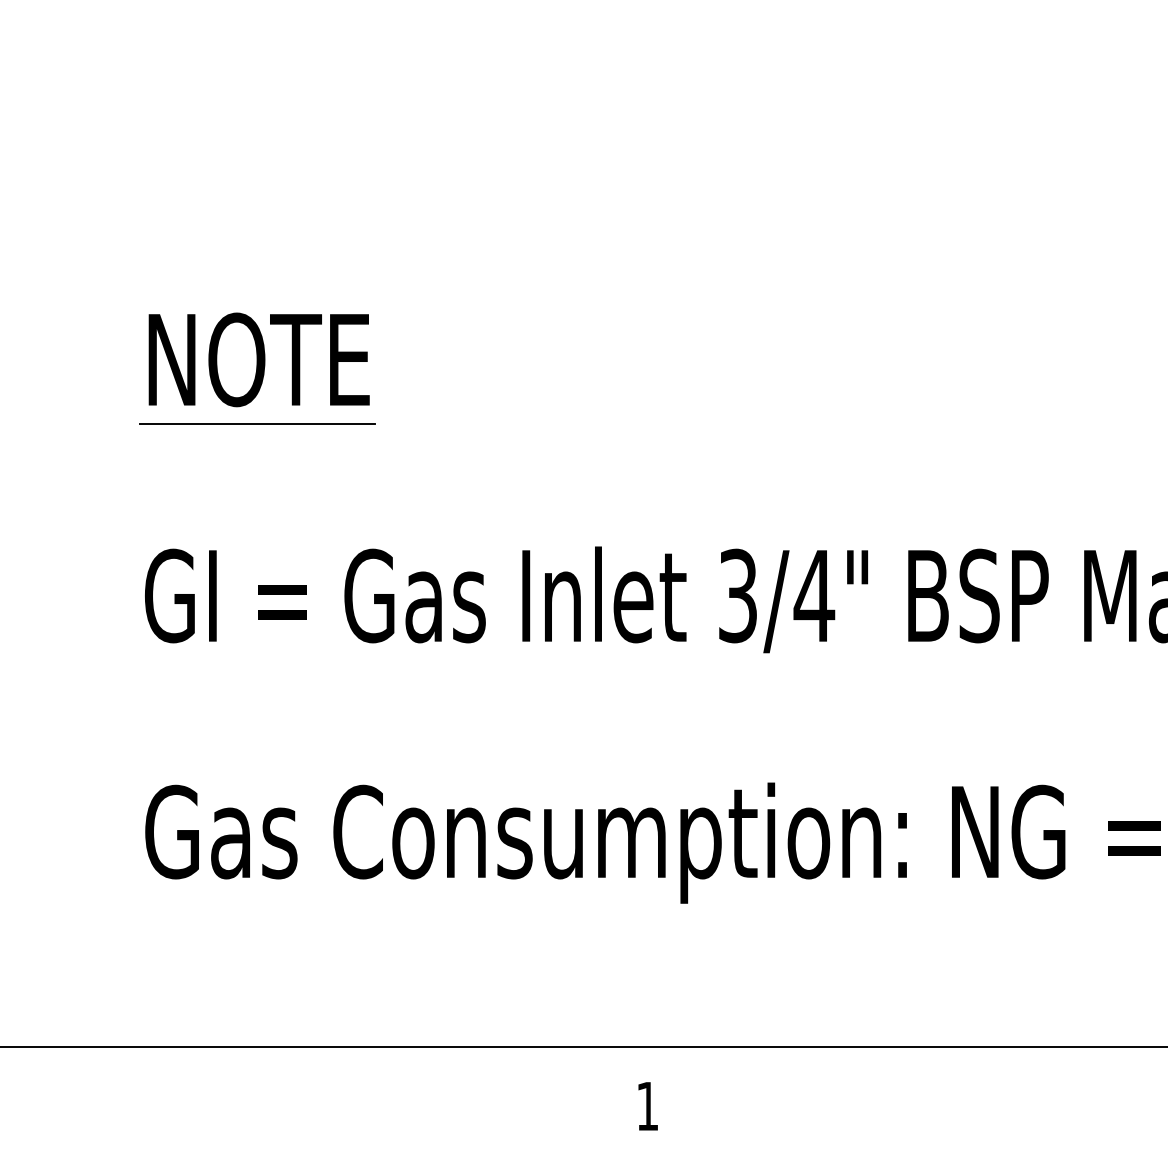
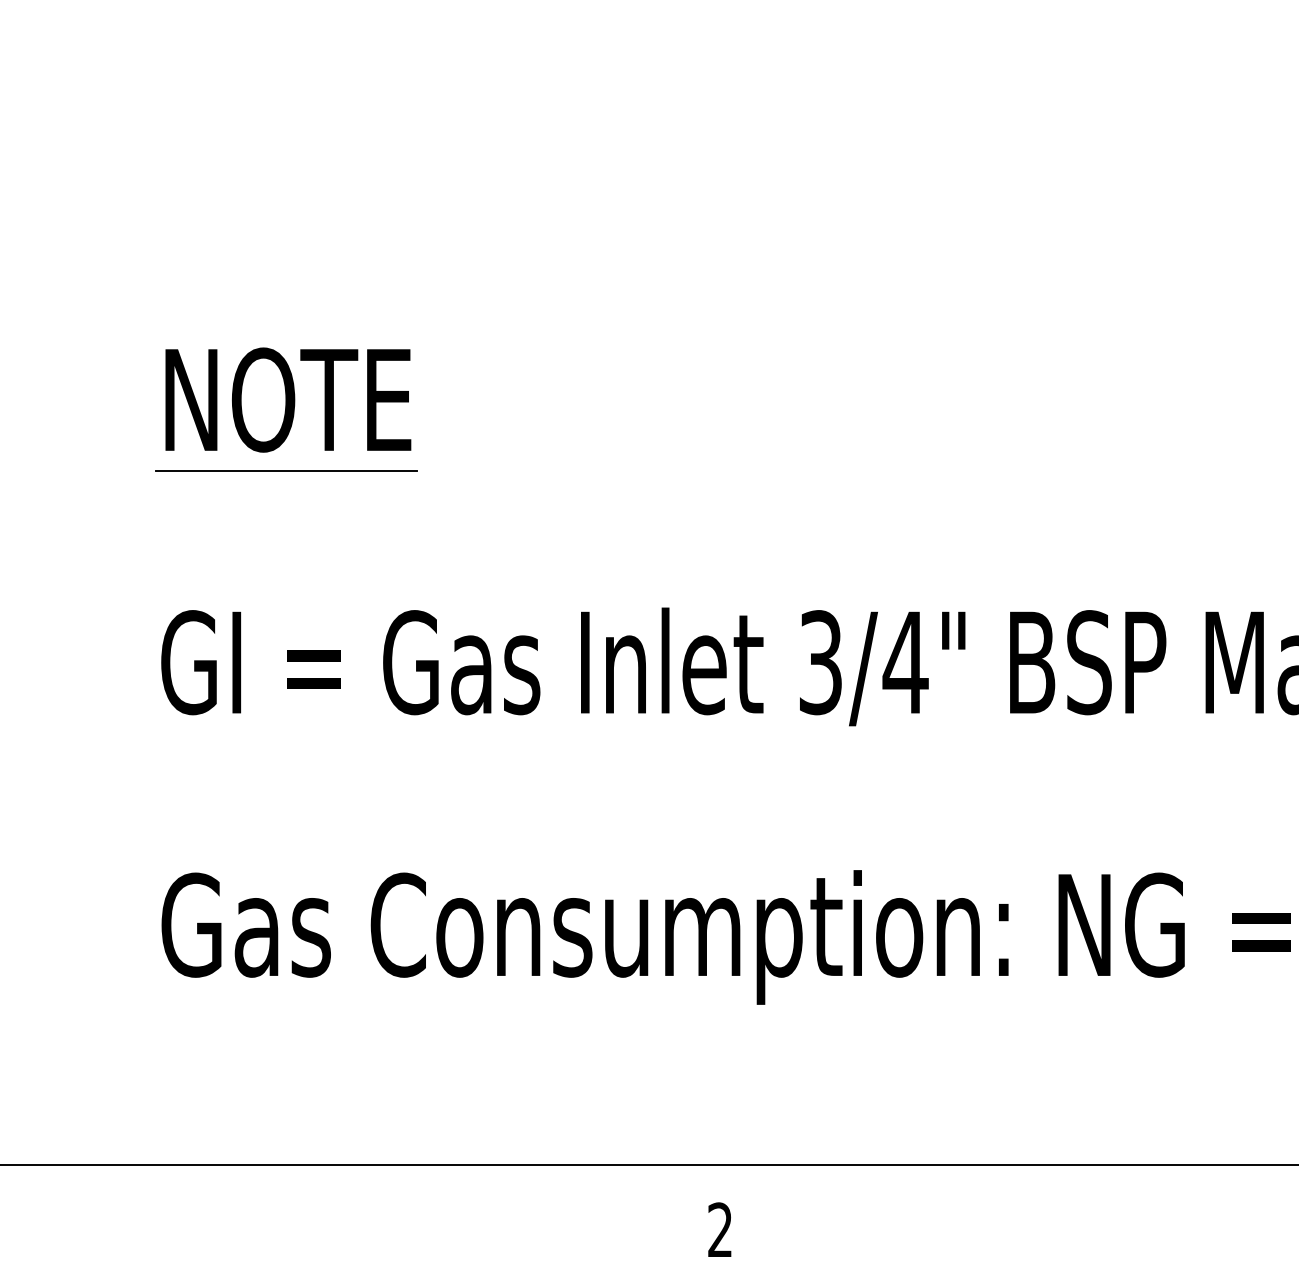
text: (646, 1105) -> (719, 1229), 1 -> 2

